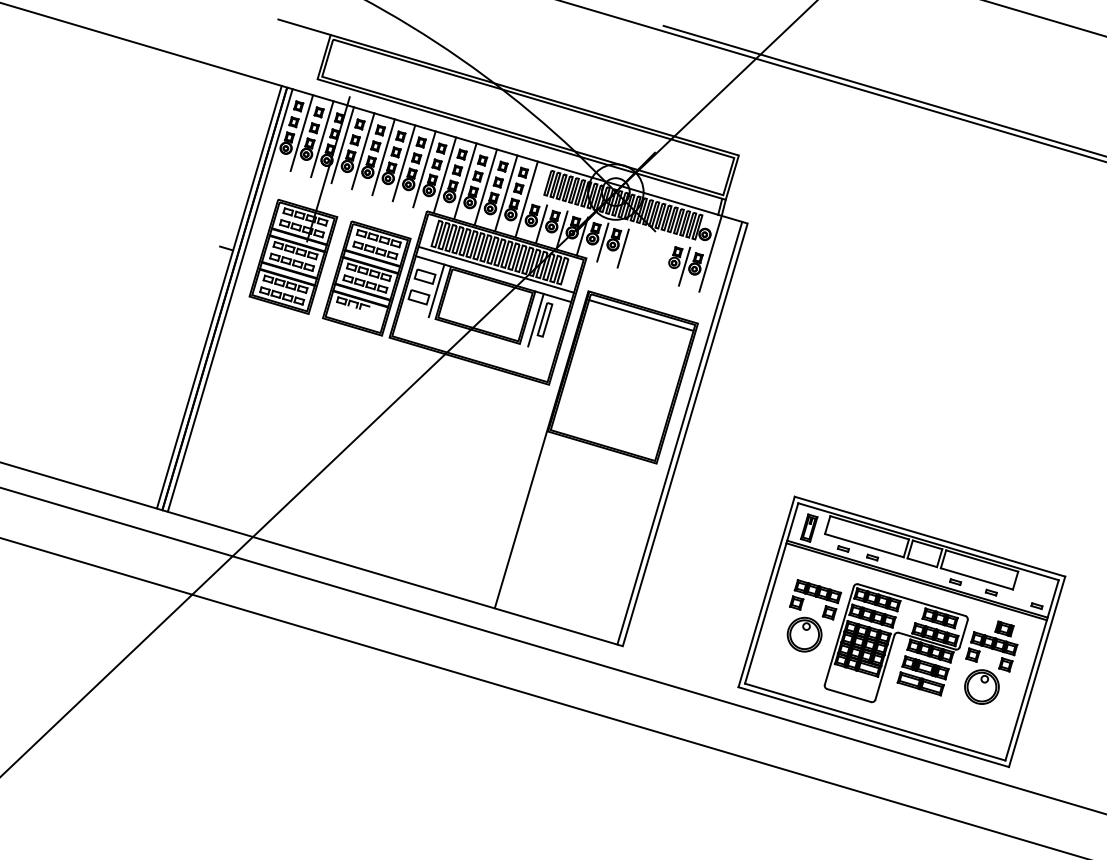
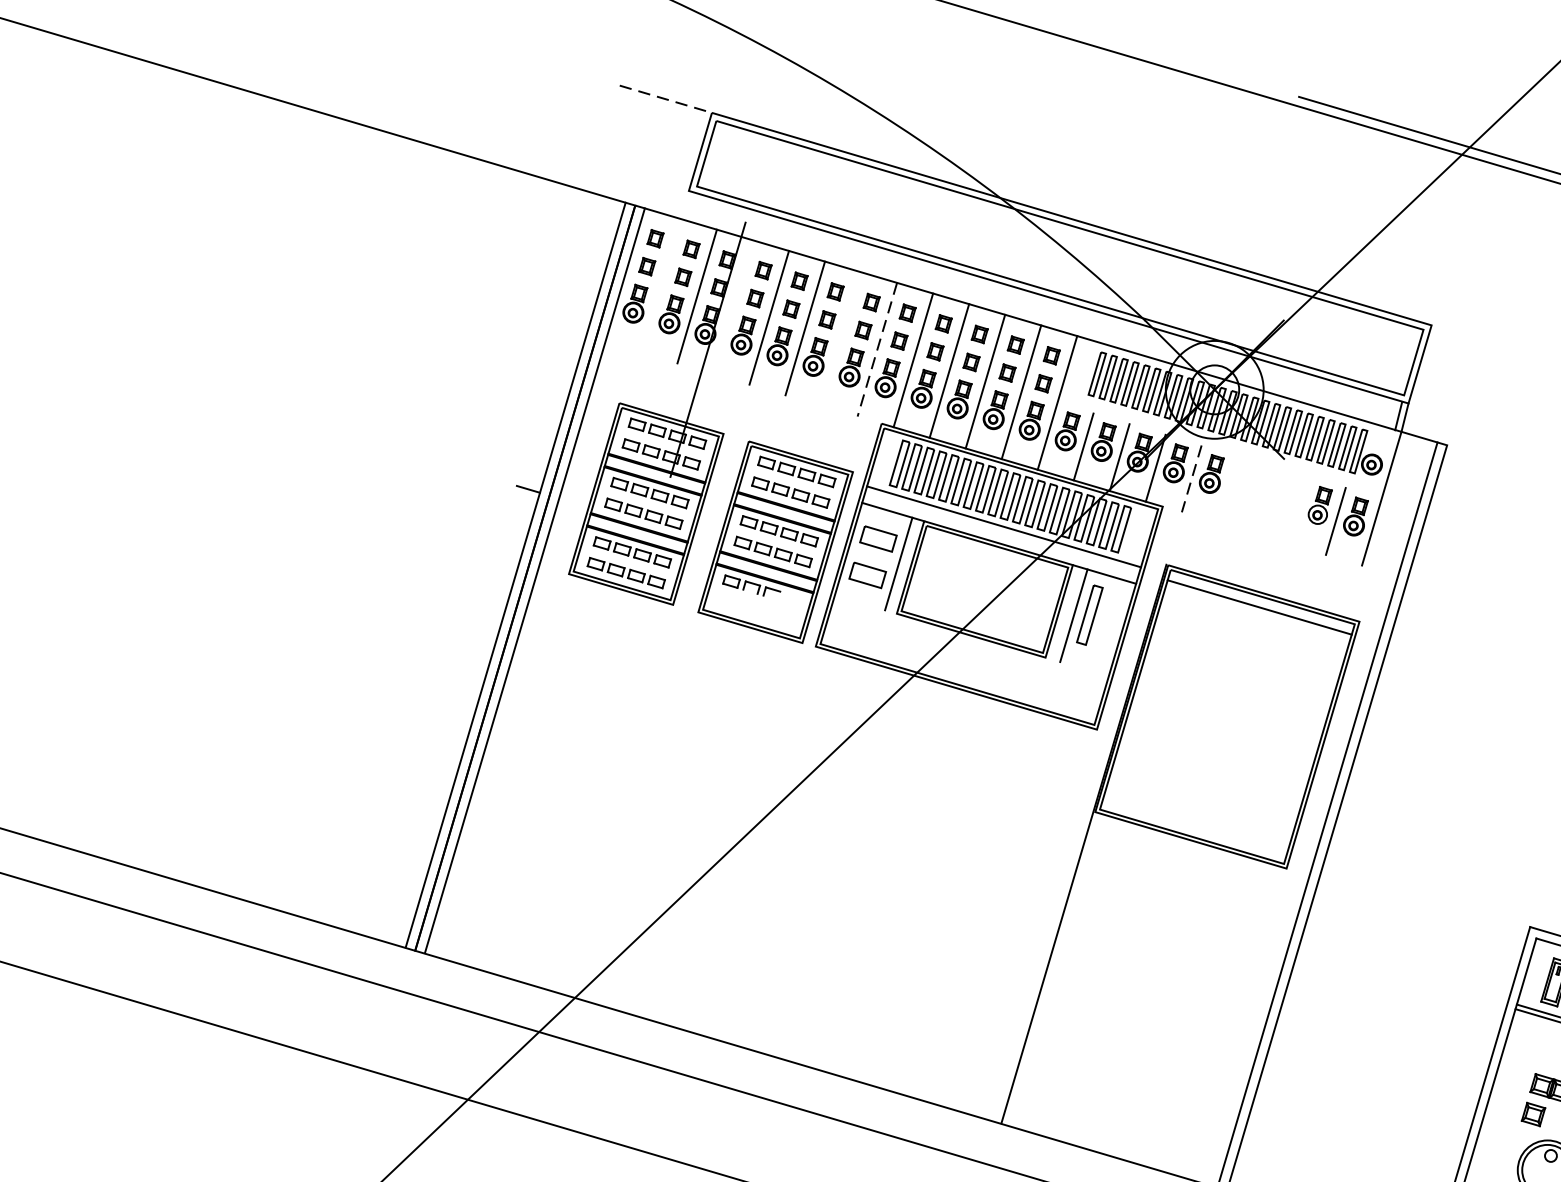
line: (305, 27) -> (667, 99), solid -> dashed
line: (301, 133) -> (660, 286), removed
line: (342, 145) -> (732, 307), removed
line: (403, 163) -> (840, 339), removed
line: (424, 169) -> (877, 350), solid -> dashed
line: (602, 242) -> (1191, 478), solid -> dashed
line: (622, 248) -> (1226, 489), removed

